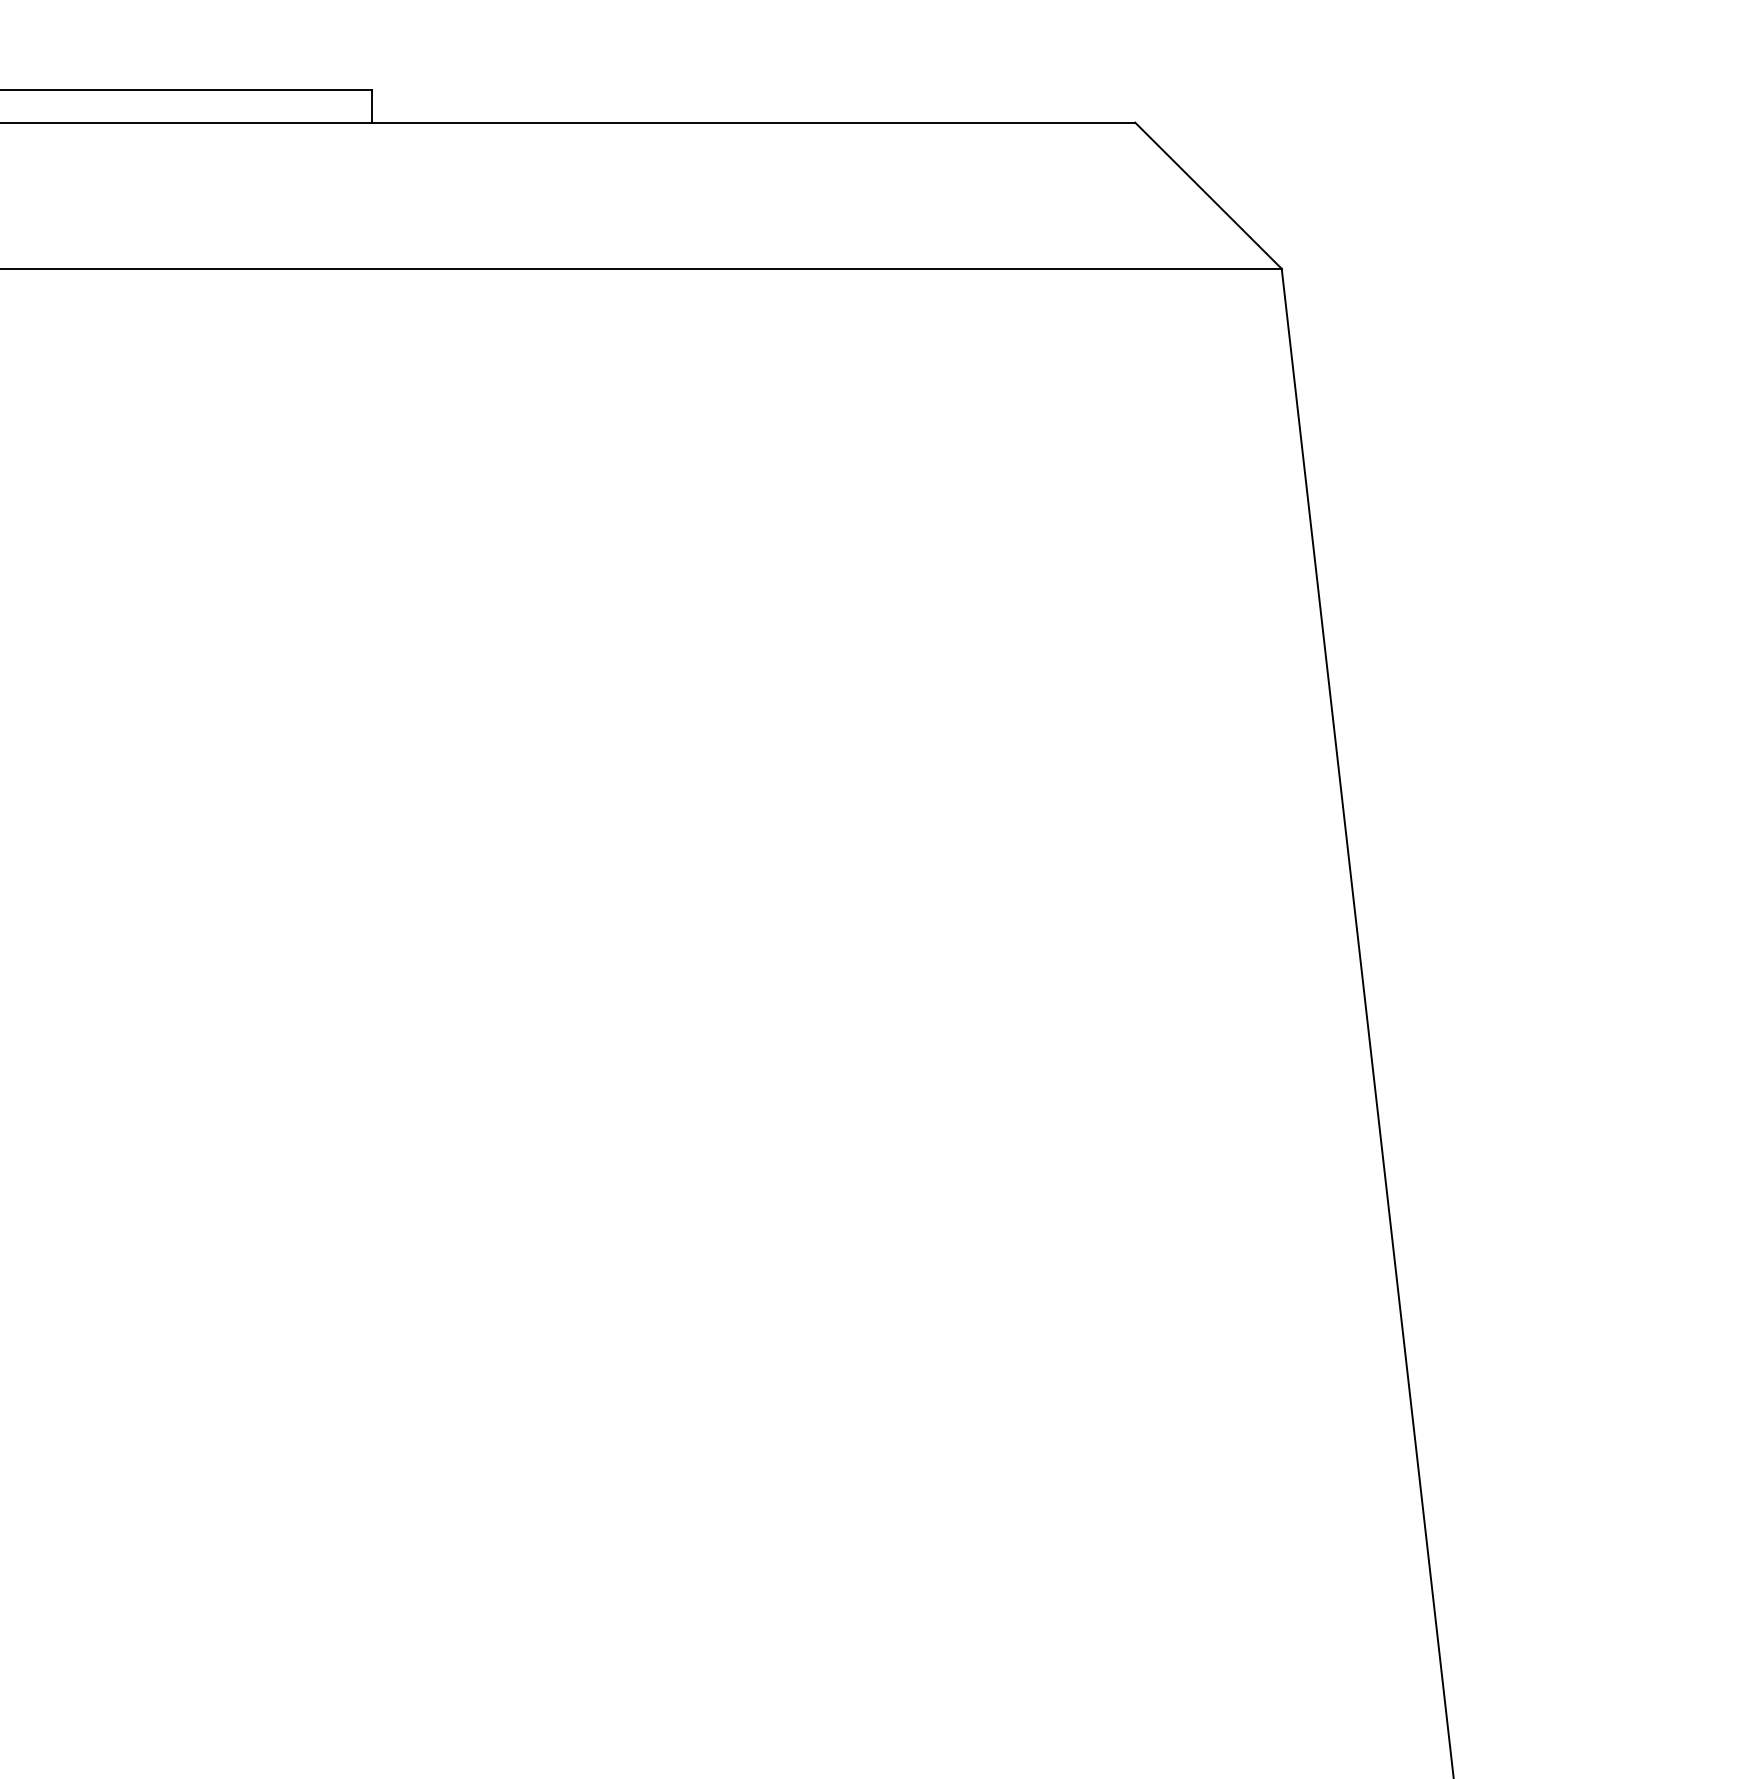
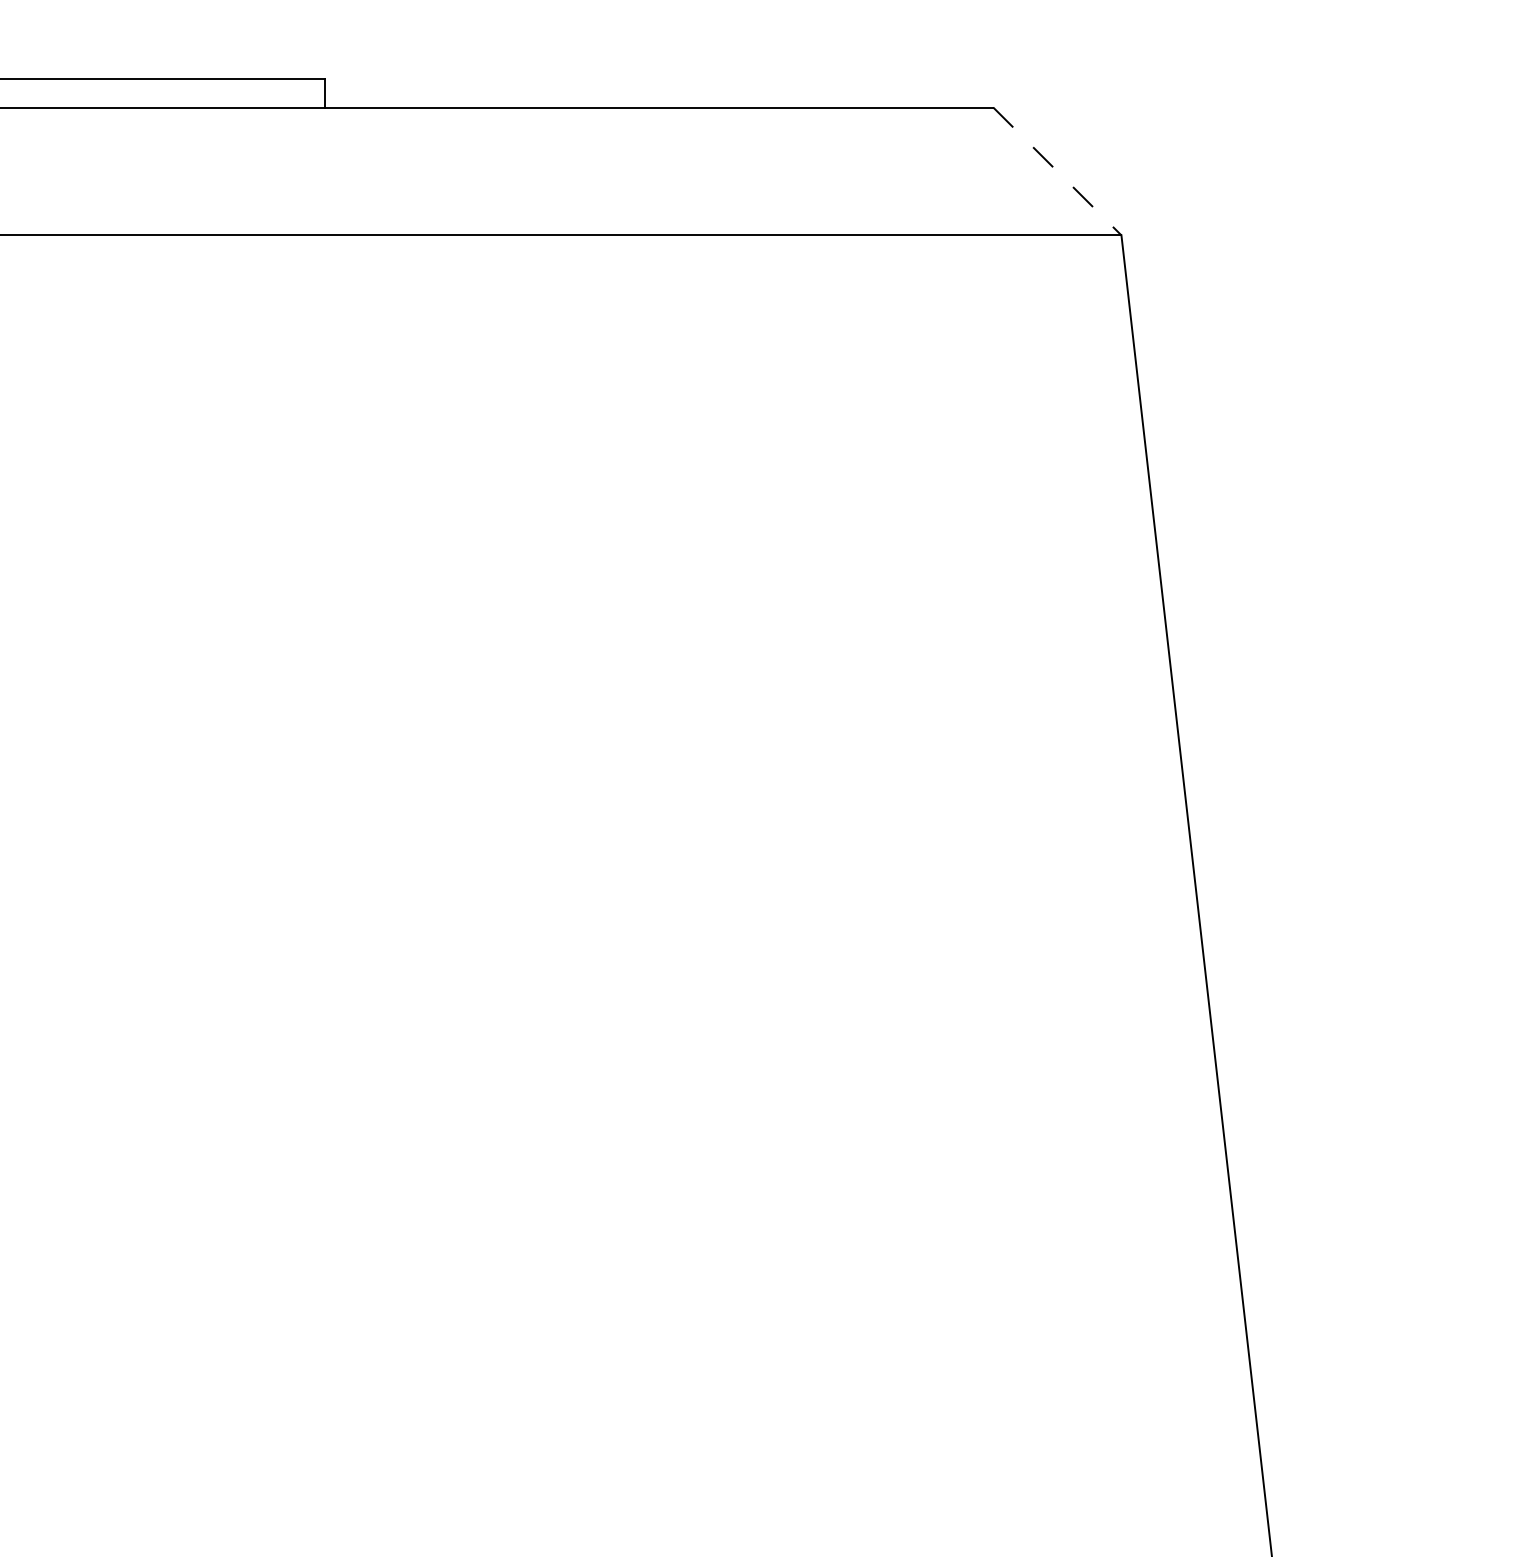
line: (1208, 196) -> (1057, 172), solid -> dashed

